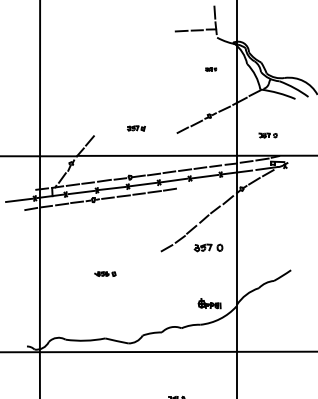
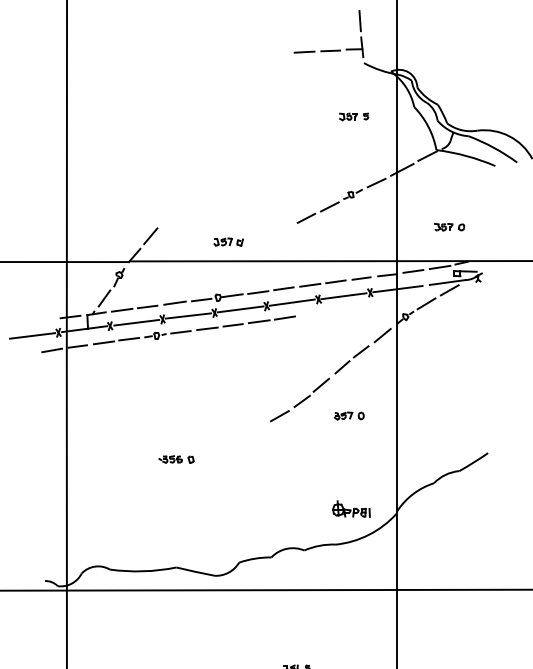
part: (210, 69) -> (352, 116), size x1.67
part: (136, 128) -> (228, 242), moved
part: (207, 248) -> (347, 416), size x0.62

